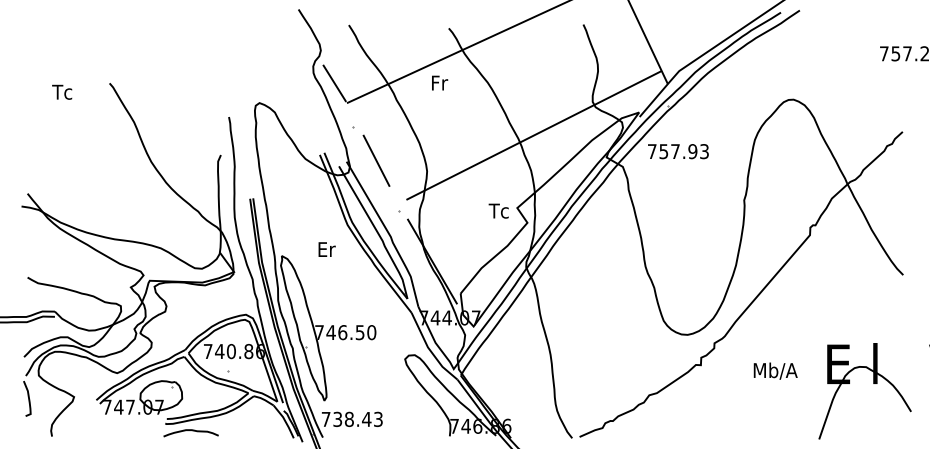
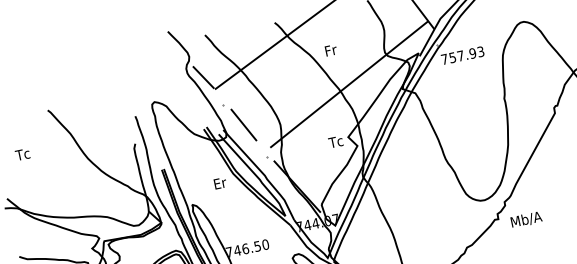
text: (440, 82) -> (331, 49), moved
text: (62, 91) -> (22, 154), moved
text: (678, 151) -> (462, 55), moved
text: (326, 249) -> (220, 183), moved
text: (775, 370) -> (526, 219), moved

